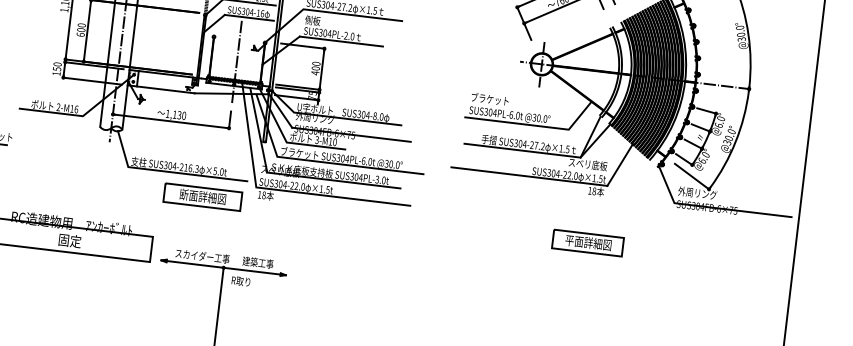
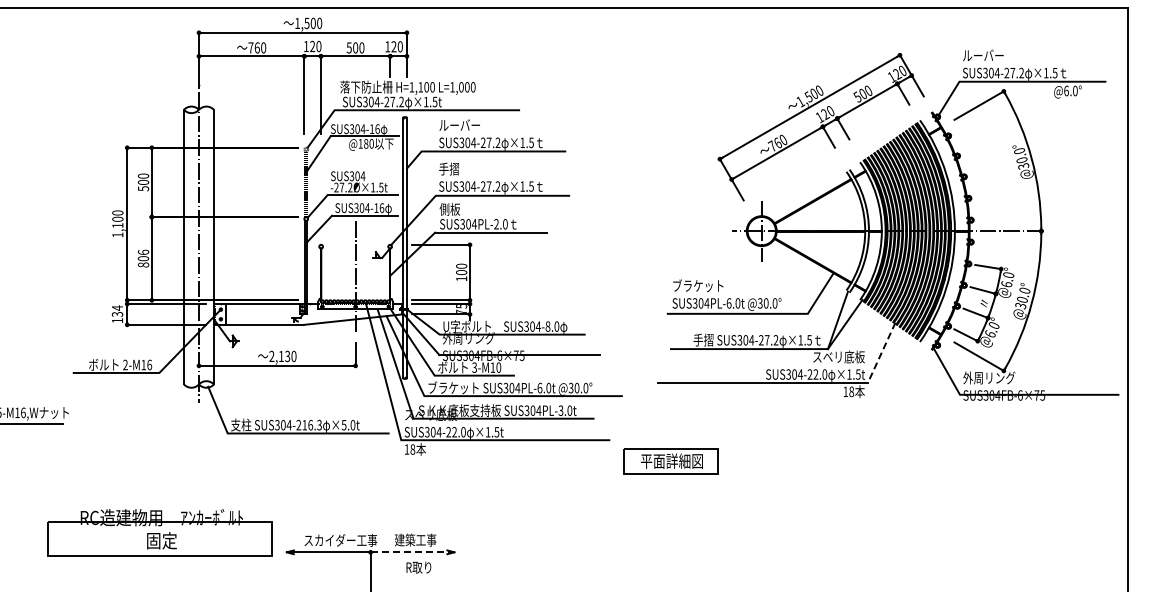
text: (80, 29) -> (142, 258), 600 -> 806
text: (57, 66) -> (117, 310), 150 -> 134
text: (315, 72) -> (461, 278), 400 -> 100
text: (167, 113) -> (271, 355), 1,130 -> 2,130
line: (619, 164) -> (881, 352), solid -> dashed
part: (202, 197) -> (331, 461), removed
part: (587, 242) -> (670, 461), moved
line: (254, 271) -> (412, 552), solid -> dashed
text: (240, 281) -> (418, 567), moved

